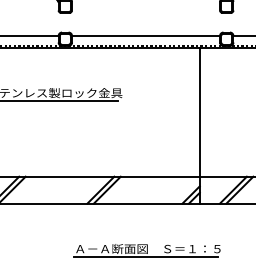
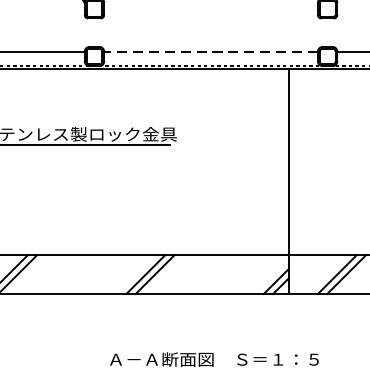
line: (146, 35) -> (211, 51), solid -> dashed
line: (145, 257) -> (210, 371), removed

